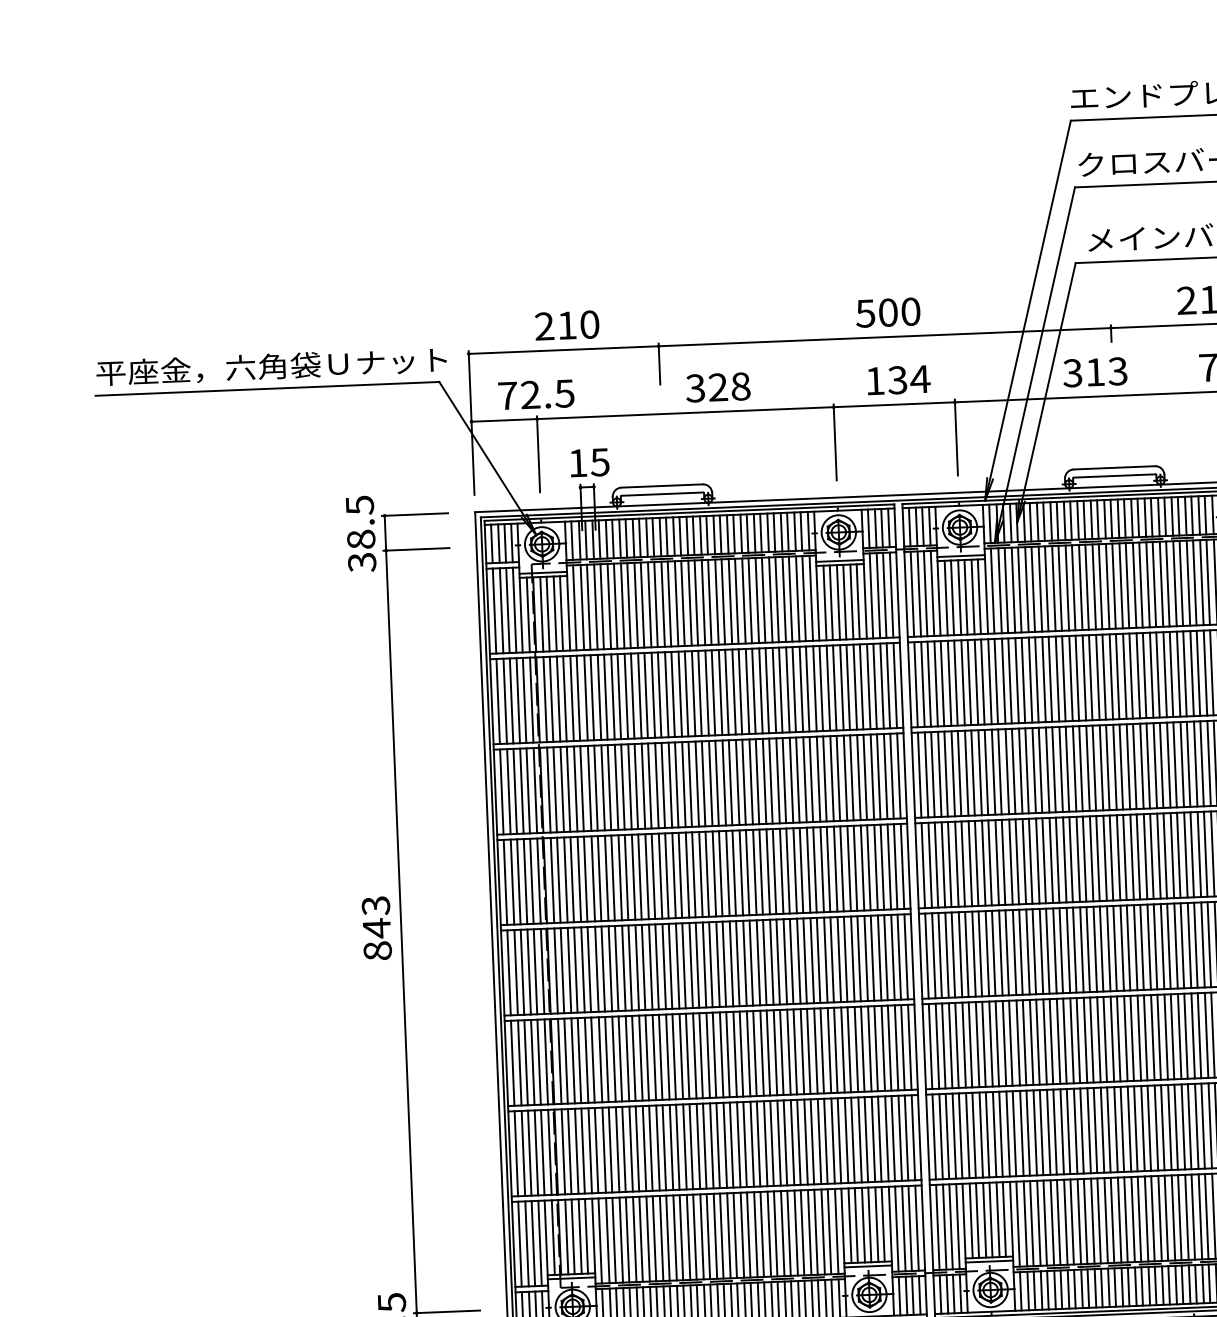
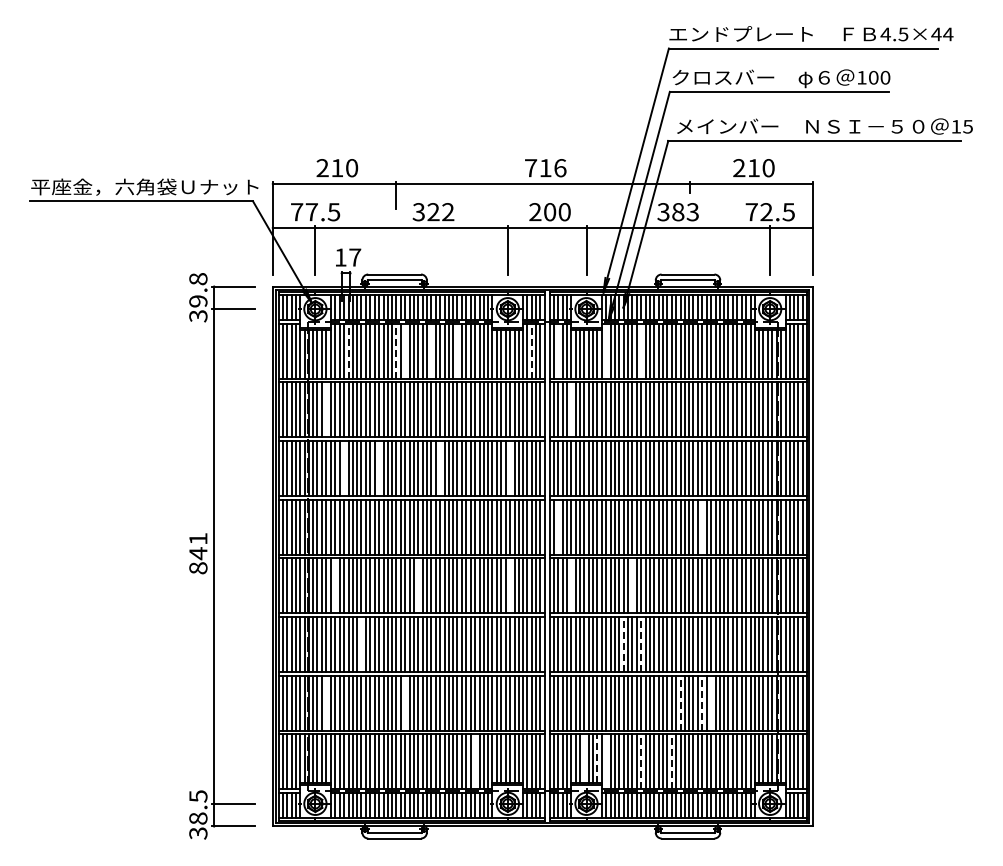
text: (888, 313) -> (545, 168), 500 -> 716
text: (1095, 372) -> (678, 212), 313 -> 383
text: (898, 380) -> (550, 212), 134 -> 200
text: (741, 387) -> (448, 212), 328 -> 322
text: (530, 395) -> (311, 212), 72.5 -> 77.5
text: (600, 462) -> (355, 257), 15 -> 17
text: (360, 522) -> (198, 290), 38.5 -> 39.8
line: (1047, 587) -> (641, 350), removed
line: (991, 590) -> (605, 350), removed
line: (919, 592) -> (558, 350), removed
line: (877, 596) -> (531, 351), solid -> dashed
line: (763, 599) -> (457, 350), removed
line: (723, 600) -> (431, 350), removed
line: (683, 602) -> (405, 350), removed
line: (669, 604) -> (396, 351), solid -> dashed
line: (595, 607) -> (348, 351), solid -> dashed
line: (943, 683) -> (571, 409), removed
line: (565, 698) -> (326, 409), removed
line: (851, 777) -> (509, 468), removed
line: (744, 782) -> (440, 468), removed
line: (649, 786) -> (378, 468), removed
line: (595, 788) -> (343, 468), removed
line: (1152, 855) -> (702, 526), removed
line: (930, 864) -> (558, 526), removed
text: (376, 906) -> (198, 539), 843 -> 841
line: (1048, 950) -> (632, 585), removed
line: (953, 954) -> (571, 585), removed
line: (858, 958) -> (509, 585), removed
line: (718, 963) -> (418, 585), removed
line: (588, 969) -> (334, 585), removed
line: (1065, 1041) -> (641, 644), solid -> dashed
line: (1037, 1042) -> (623, 644), solid -> dashed
line: (633, 1058) -> (361, 644), removed
line: (1175, 1126) -> (710, 702), removed
line: (1163, 1128) -> (702, 703), solid -> dashed
line: (1129, 1129) -> (680, 703), solid -> dashed
line: (705, 1145) -> (405, 702), removed
line: (583, 1149) -> (326, 702), removed
line: (1004, 1219) -> (597, 758), solid -> dashed
line: (1119, 1219) -> (671, 761), solid -> dashed
line: (984, 1220) -> (584, 758), removed
line: (1072, 1221) -> (641, 761), solid -> dashed
line: (1017, 1223) -> (605, 761), removed
line: (815, 1231) -> (474, 761), removed

